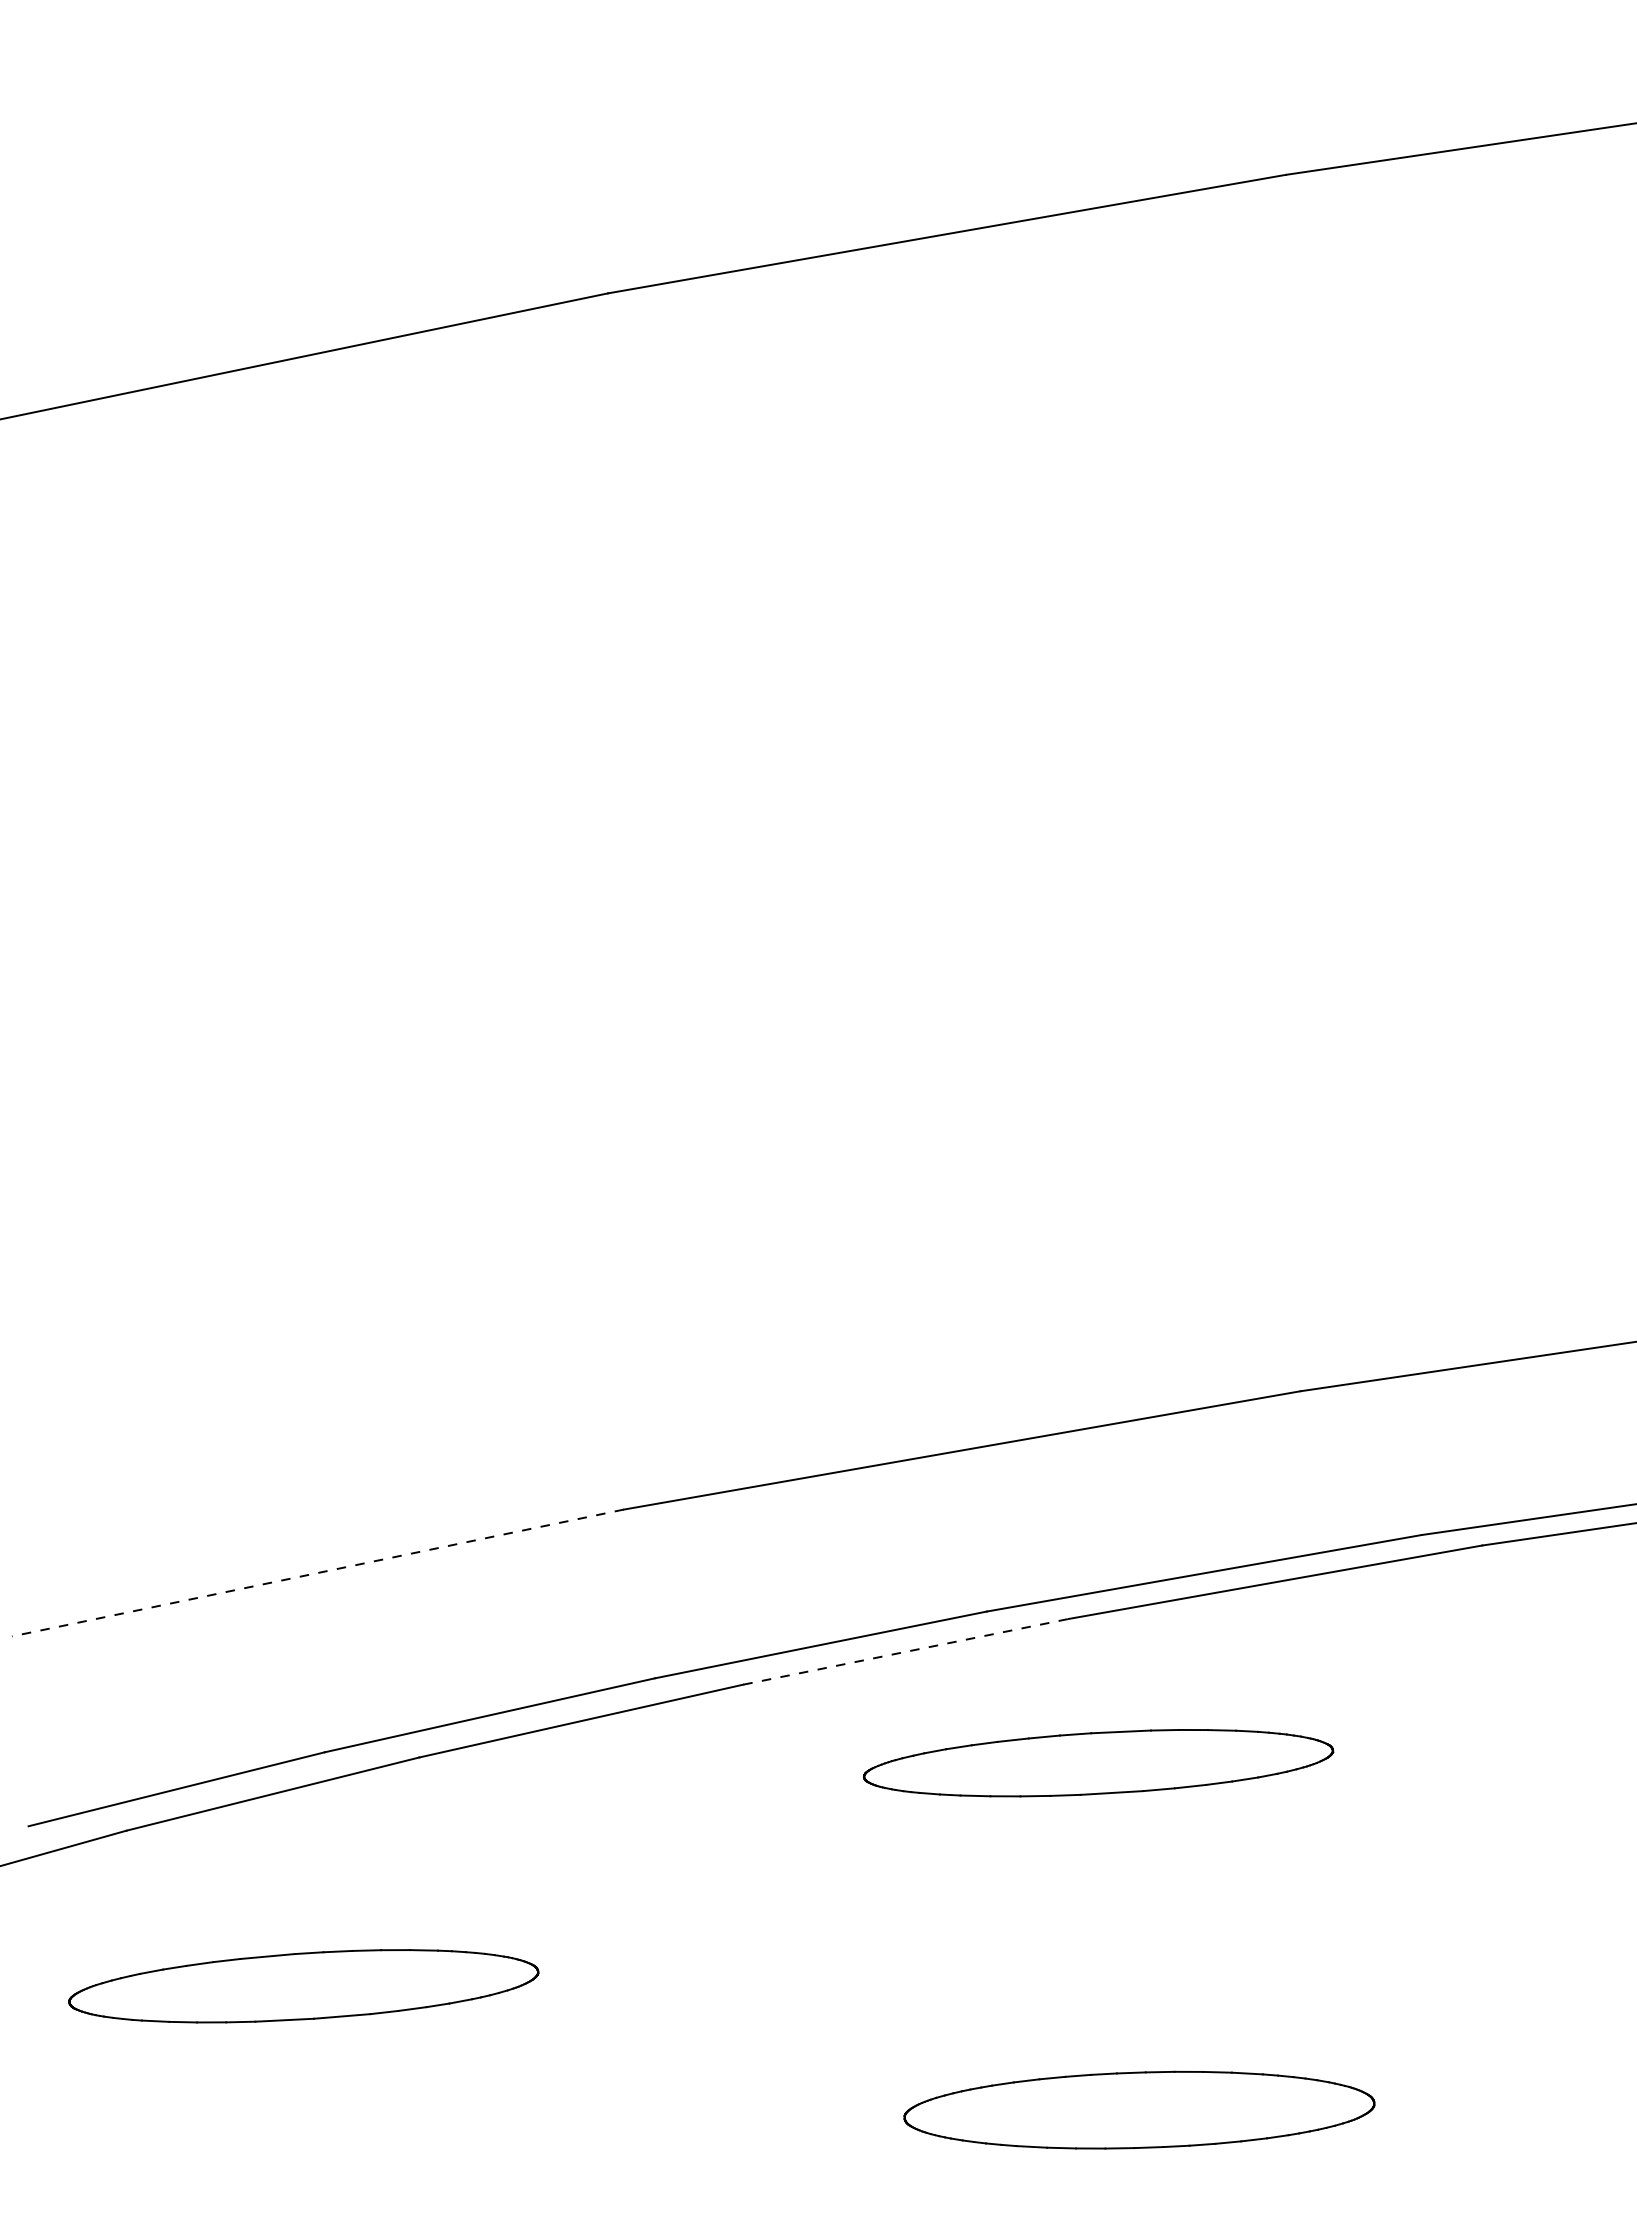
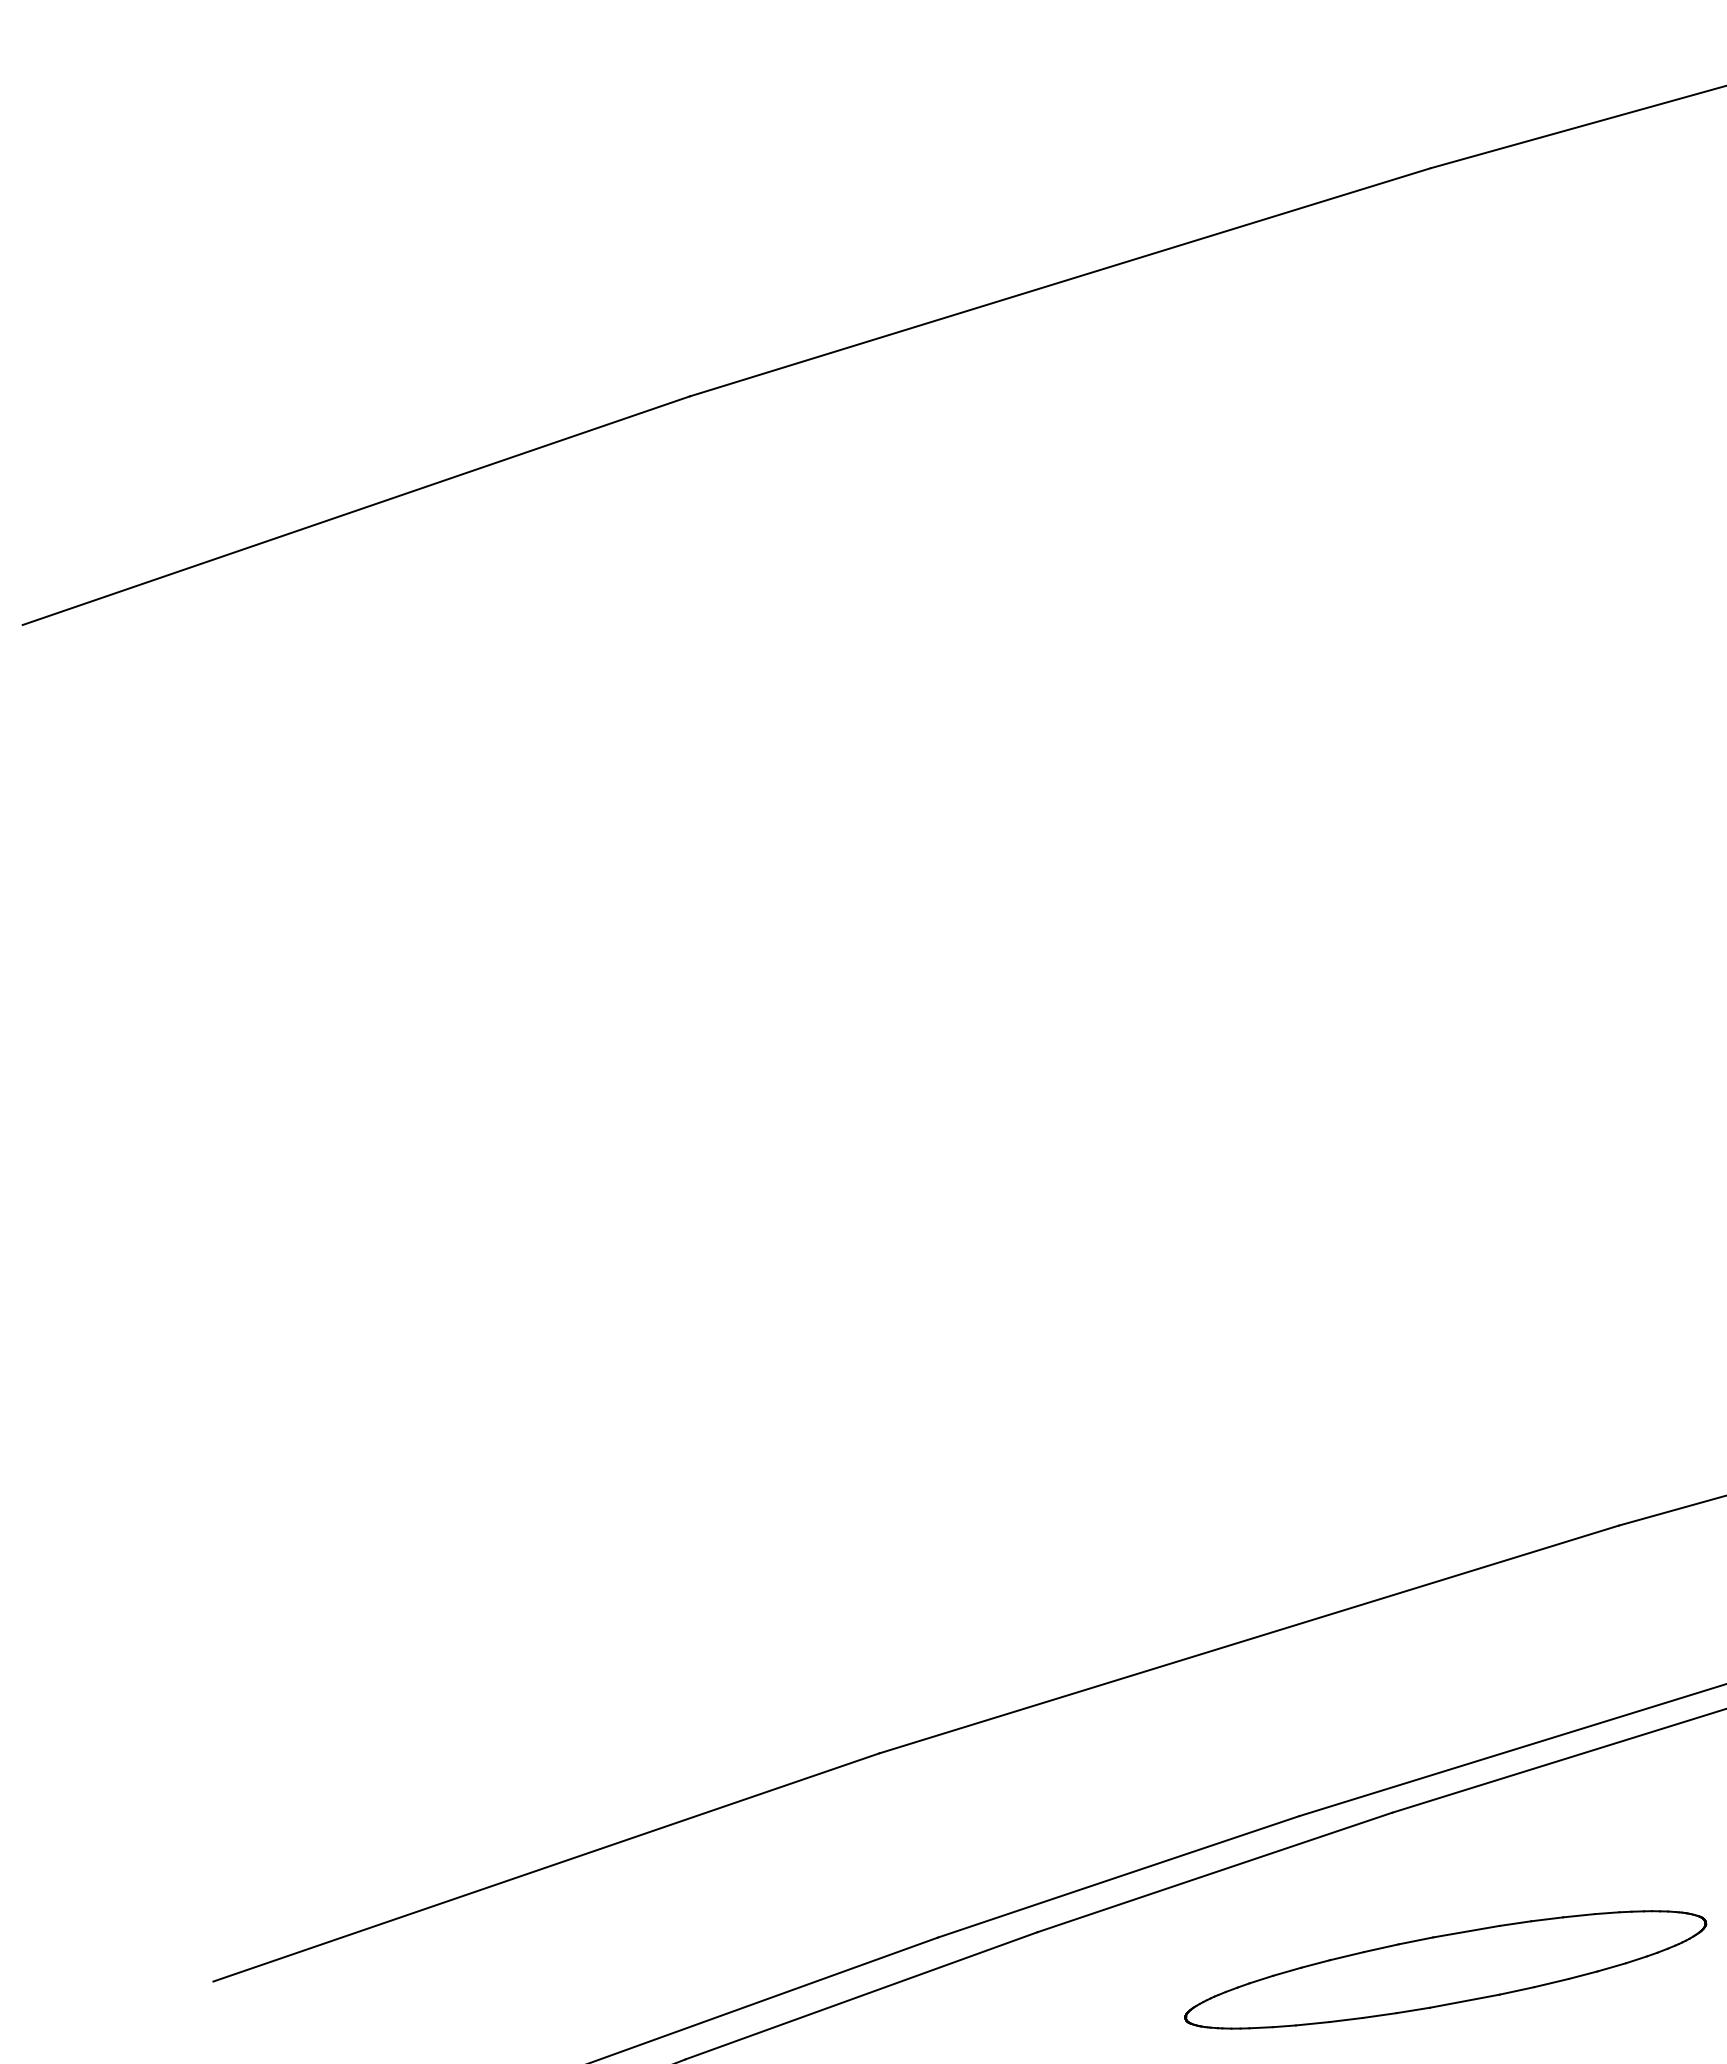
line: (317, 1573) -> (545, 1868), dashed -> solid
line: (906, 1651) -> (1215, 1872), dashed -> solid

